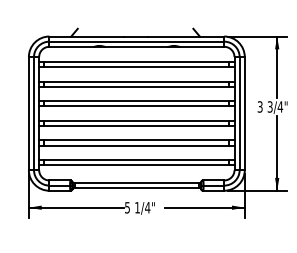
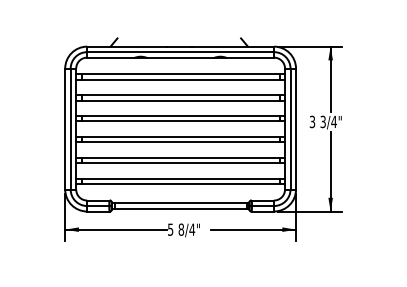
text: (137, 207) -> (181, 229), 1/4" -> 8/4"

